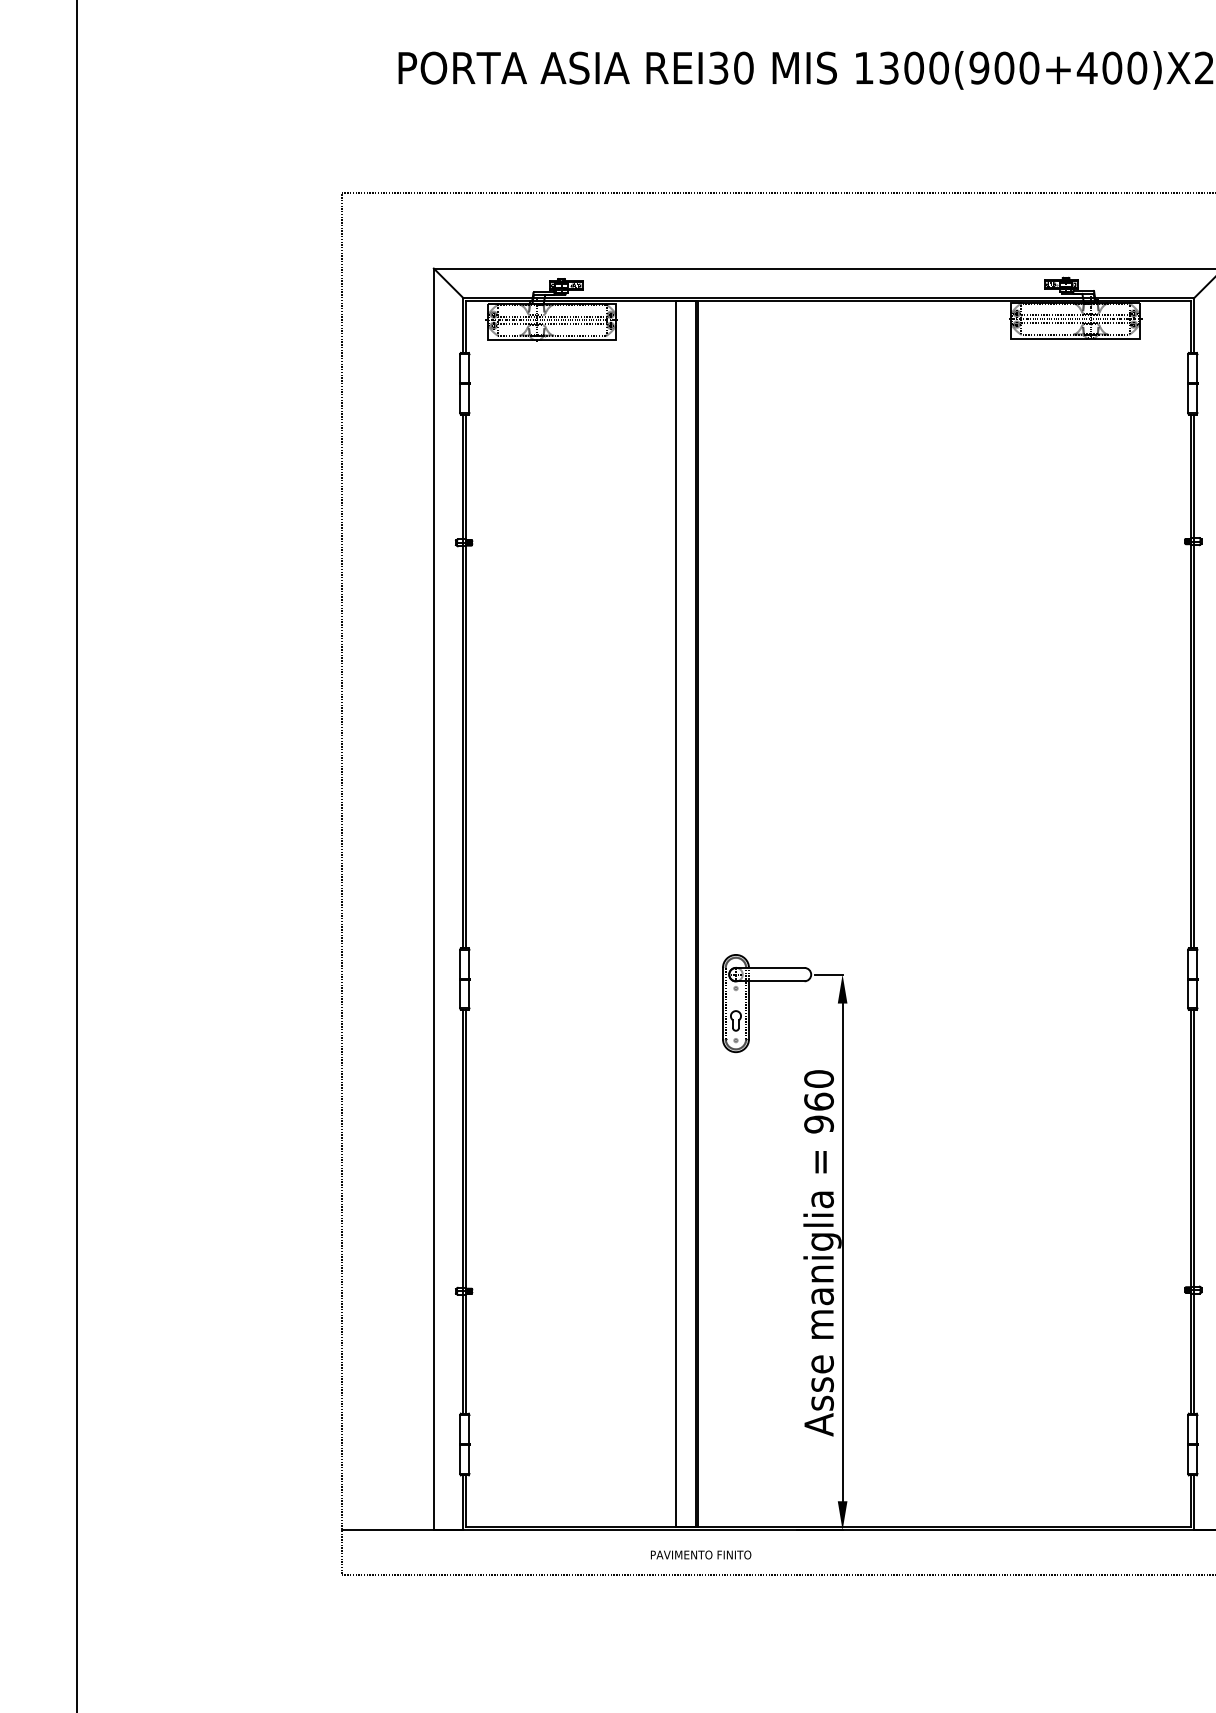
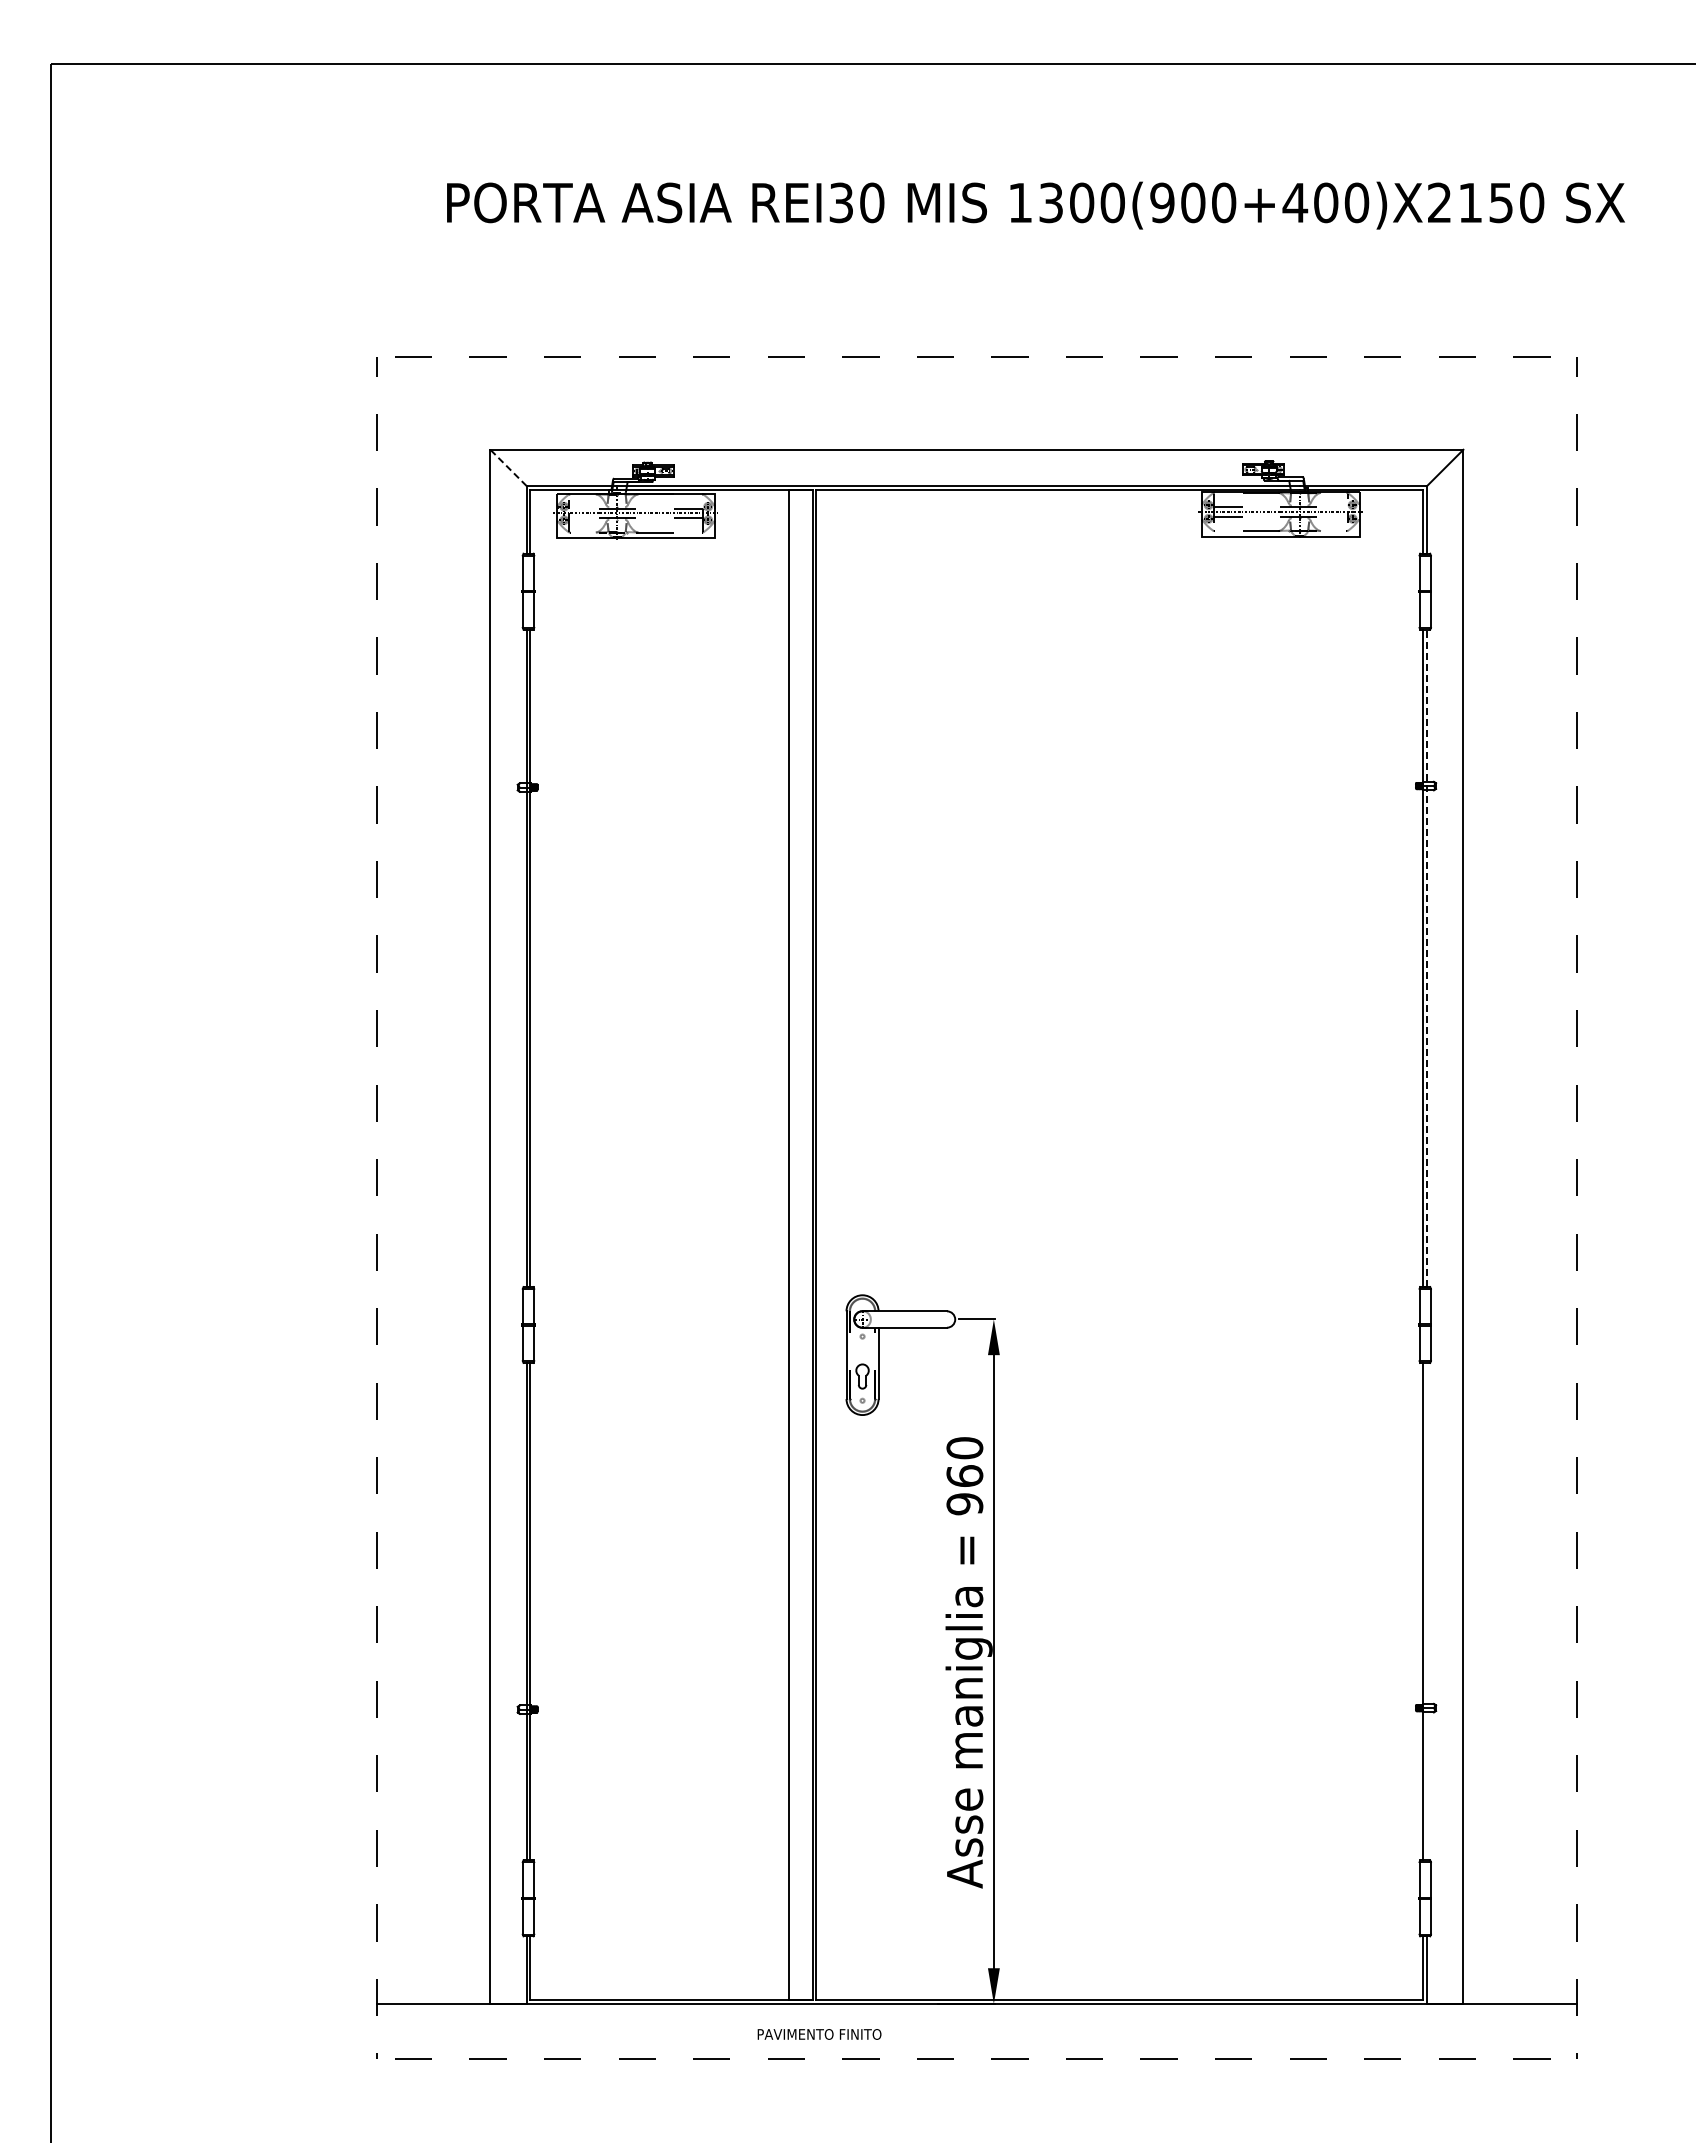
line: (448, 282) -> (508, 467), solid -> dashed
line: (1194, 681) -> (1427, 958), solid -> dashed
line: (1194, 1211) -> (1427, 1611), removed

